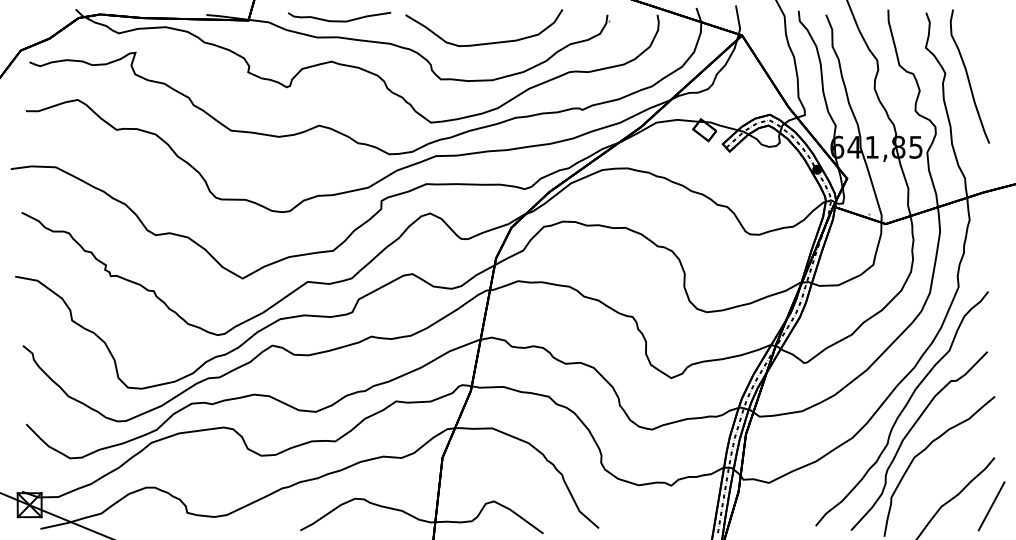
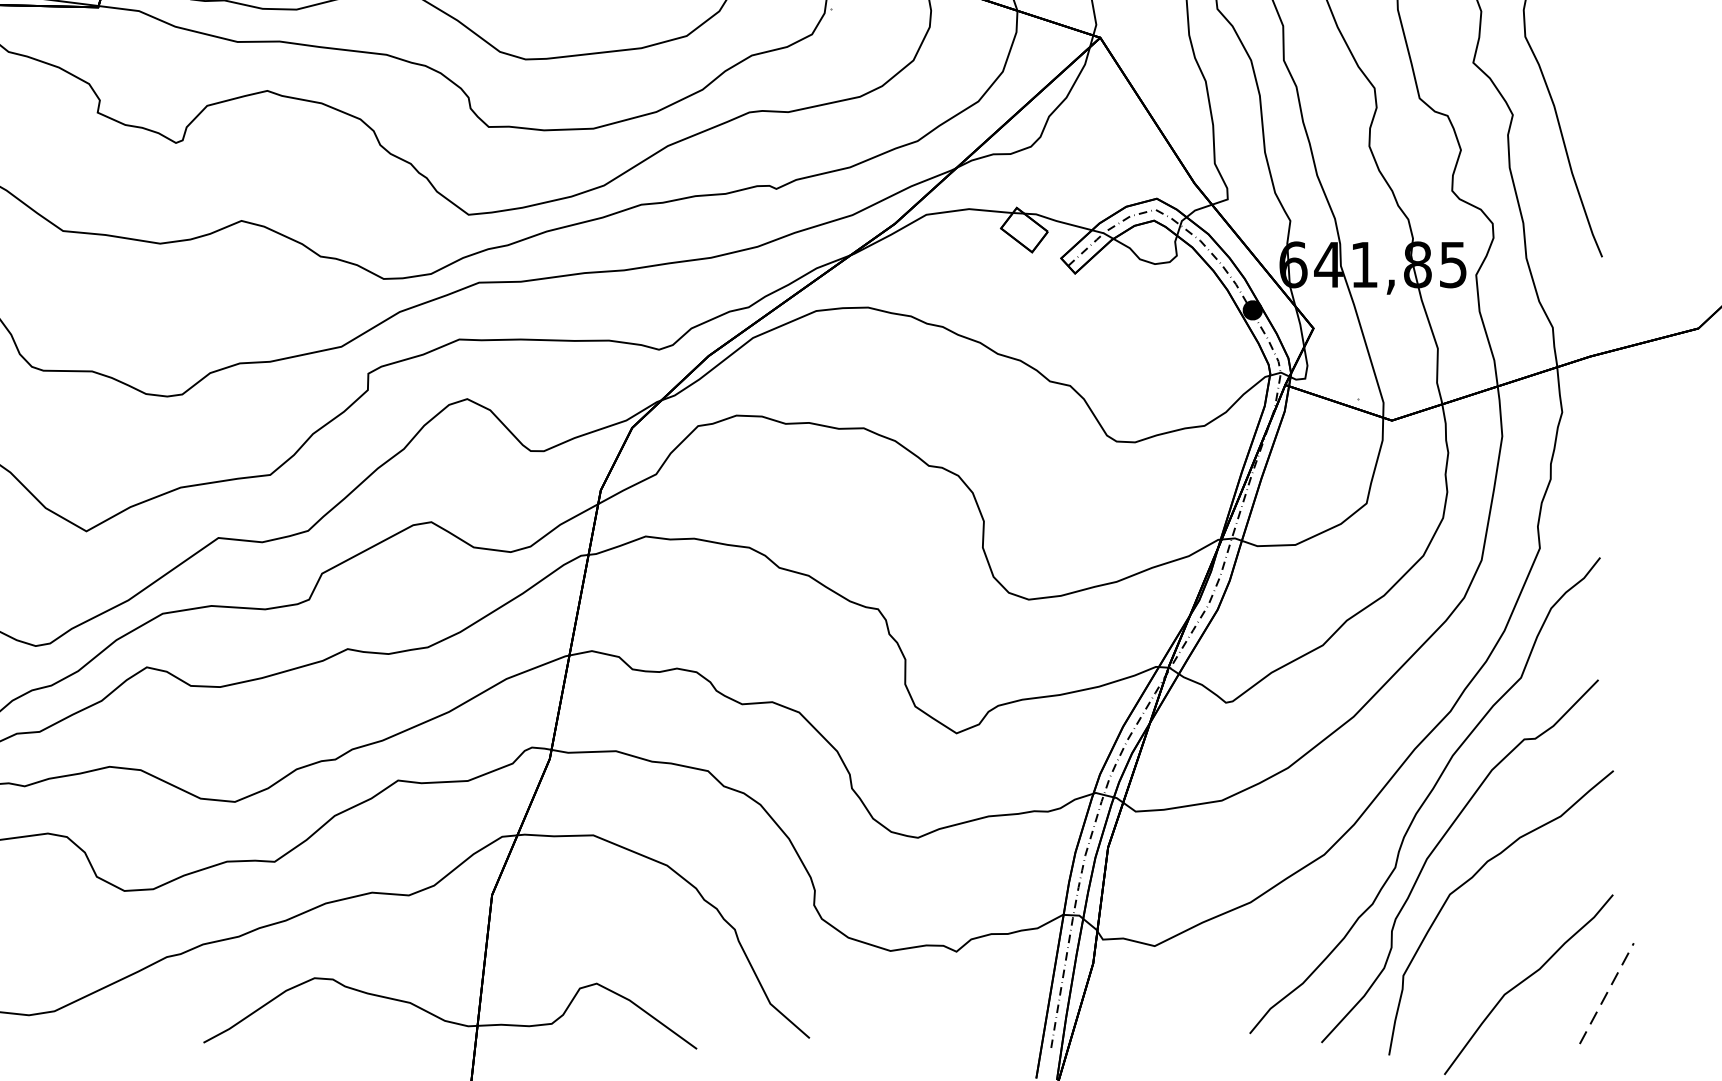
line: (991, 505) -> (1606, 991), solid -> dashed

